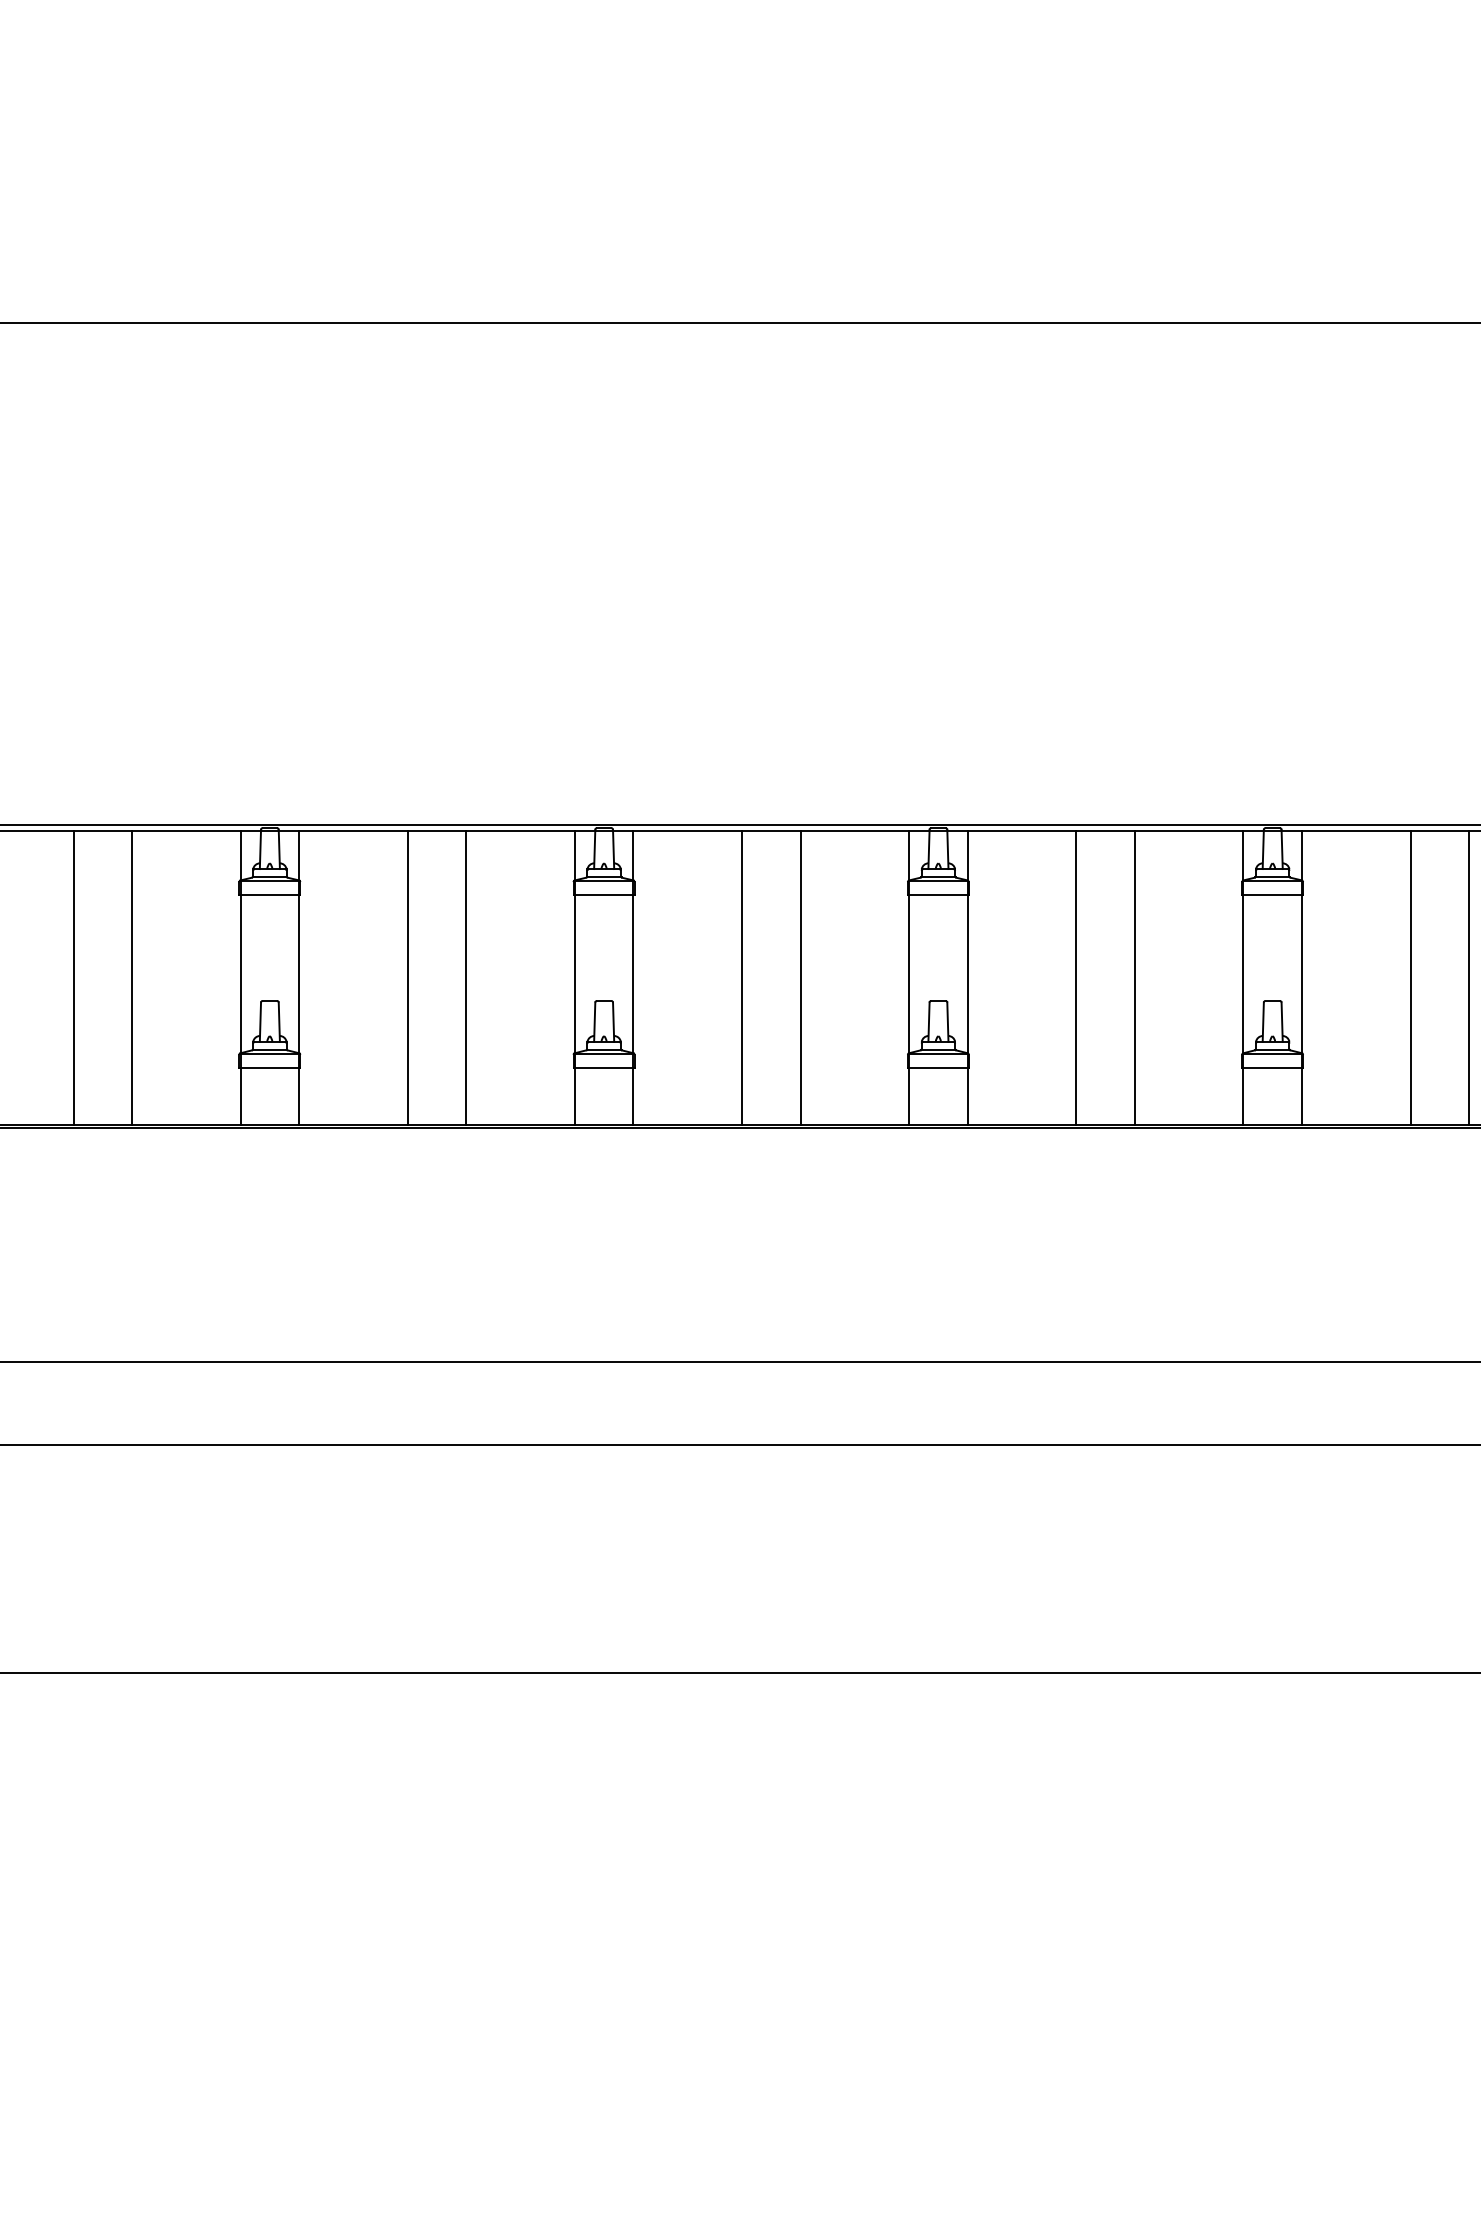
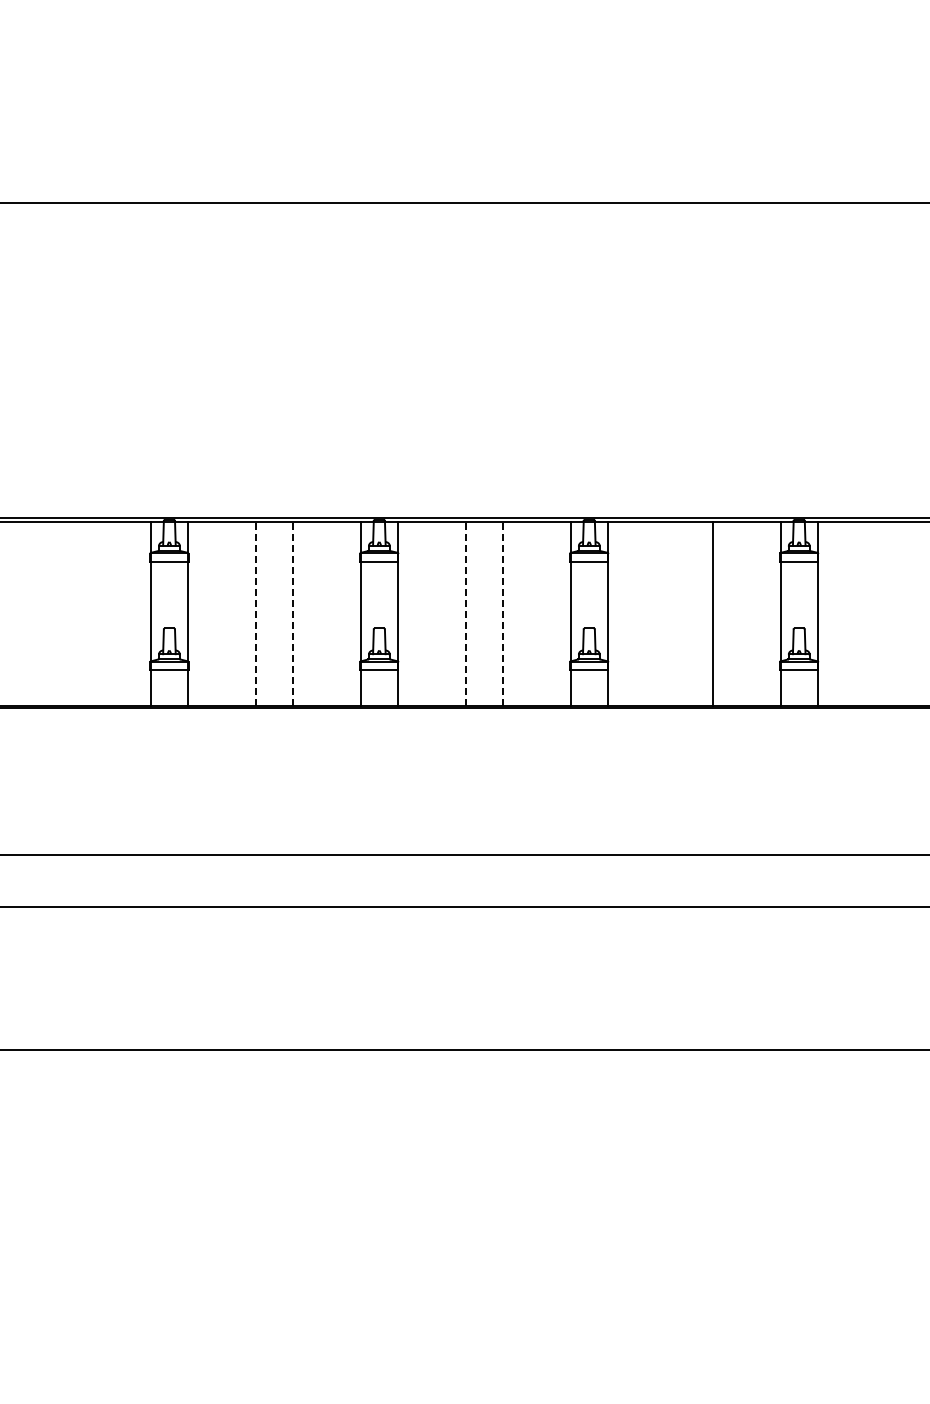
line: (74, 977) -> (46, 613), removed
line: (131, 977) -> (82, 613), removed
line: (408, 977) -> (256, 613), solid -> dashed
line: (465, 977) -> (292, 613), solid -> dashed
line: (741, 977) -> (465, 613), solid -> dashed
line: (800, 977) -> (502, 613), solid -> dashed
line: (1075, 977) -> (675, 613), removed
line: (1410, 977) -> (885, 613), removed
line: (1468, 977) -> (922, 613), removed

